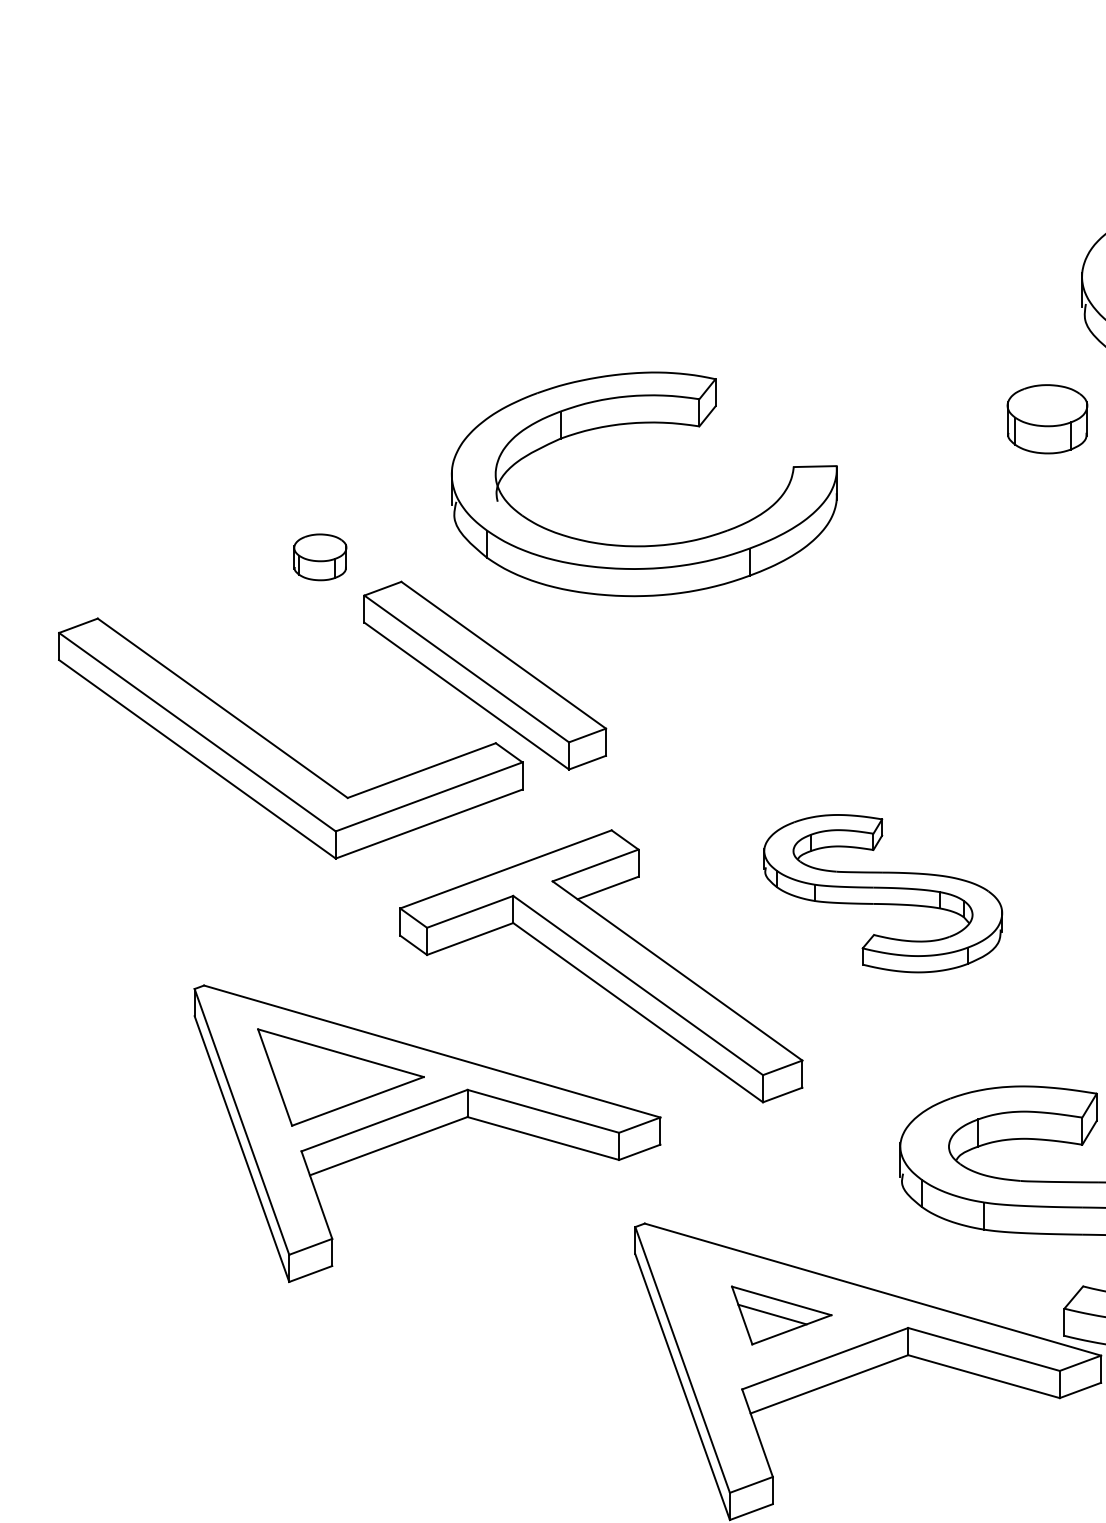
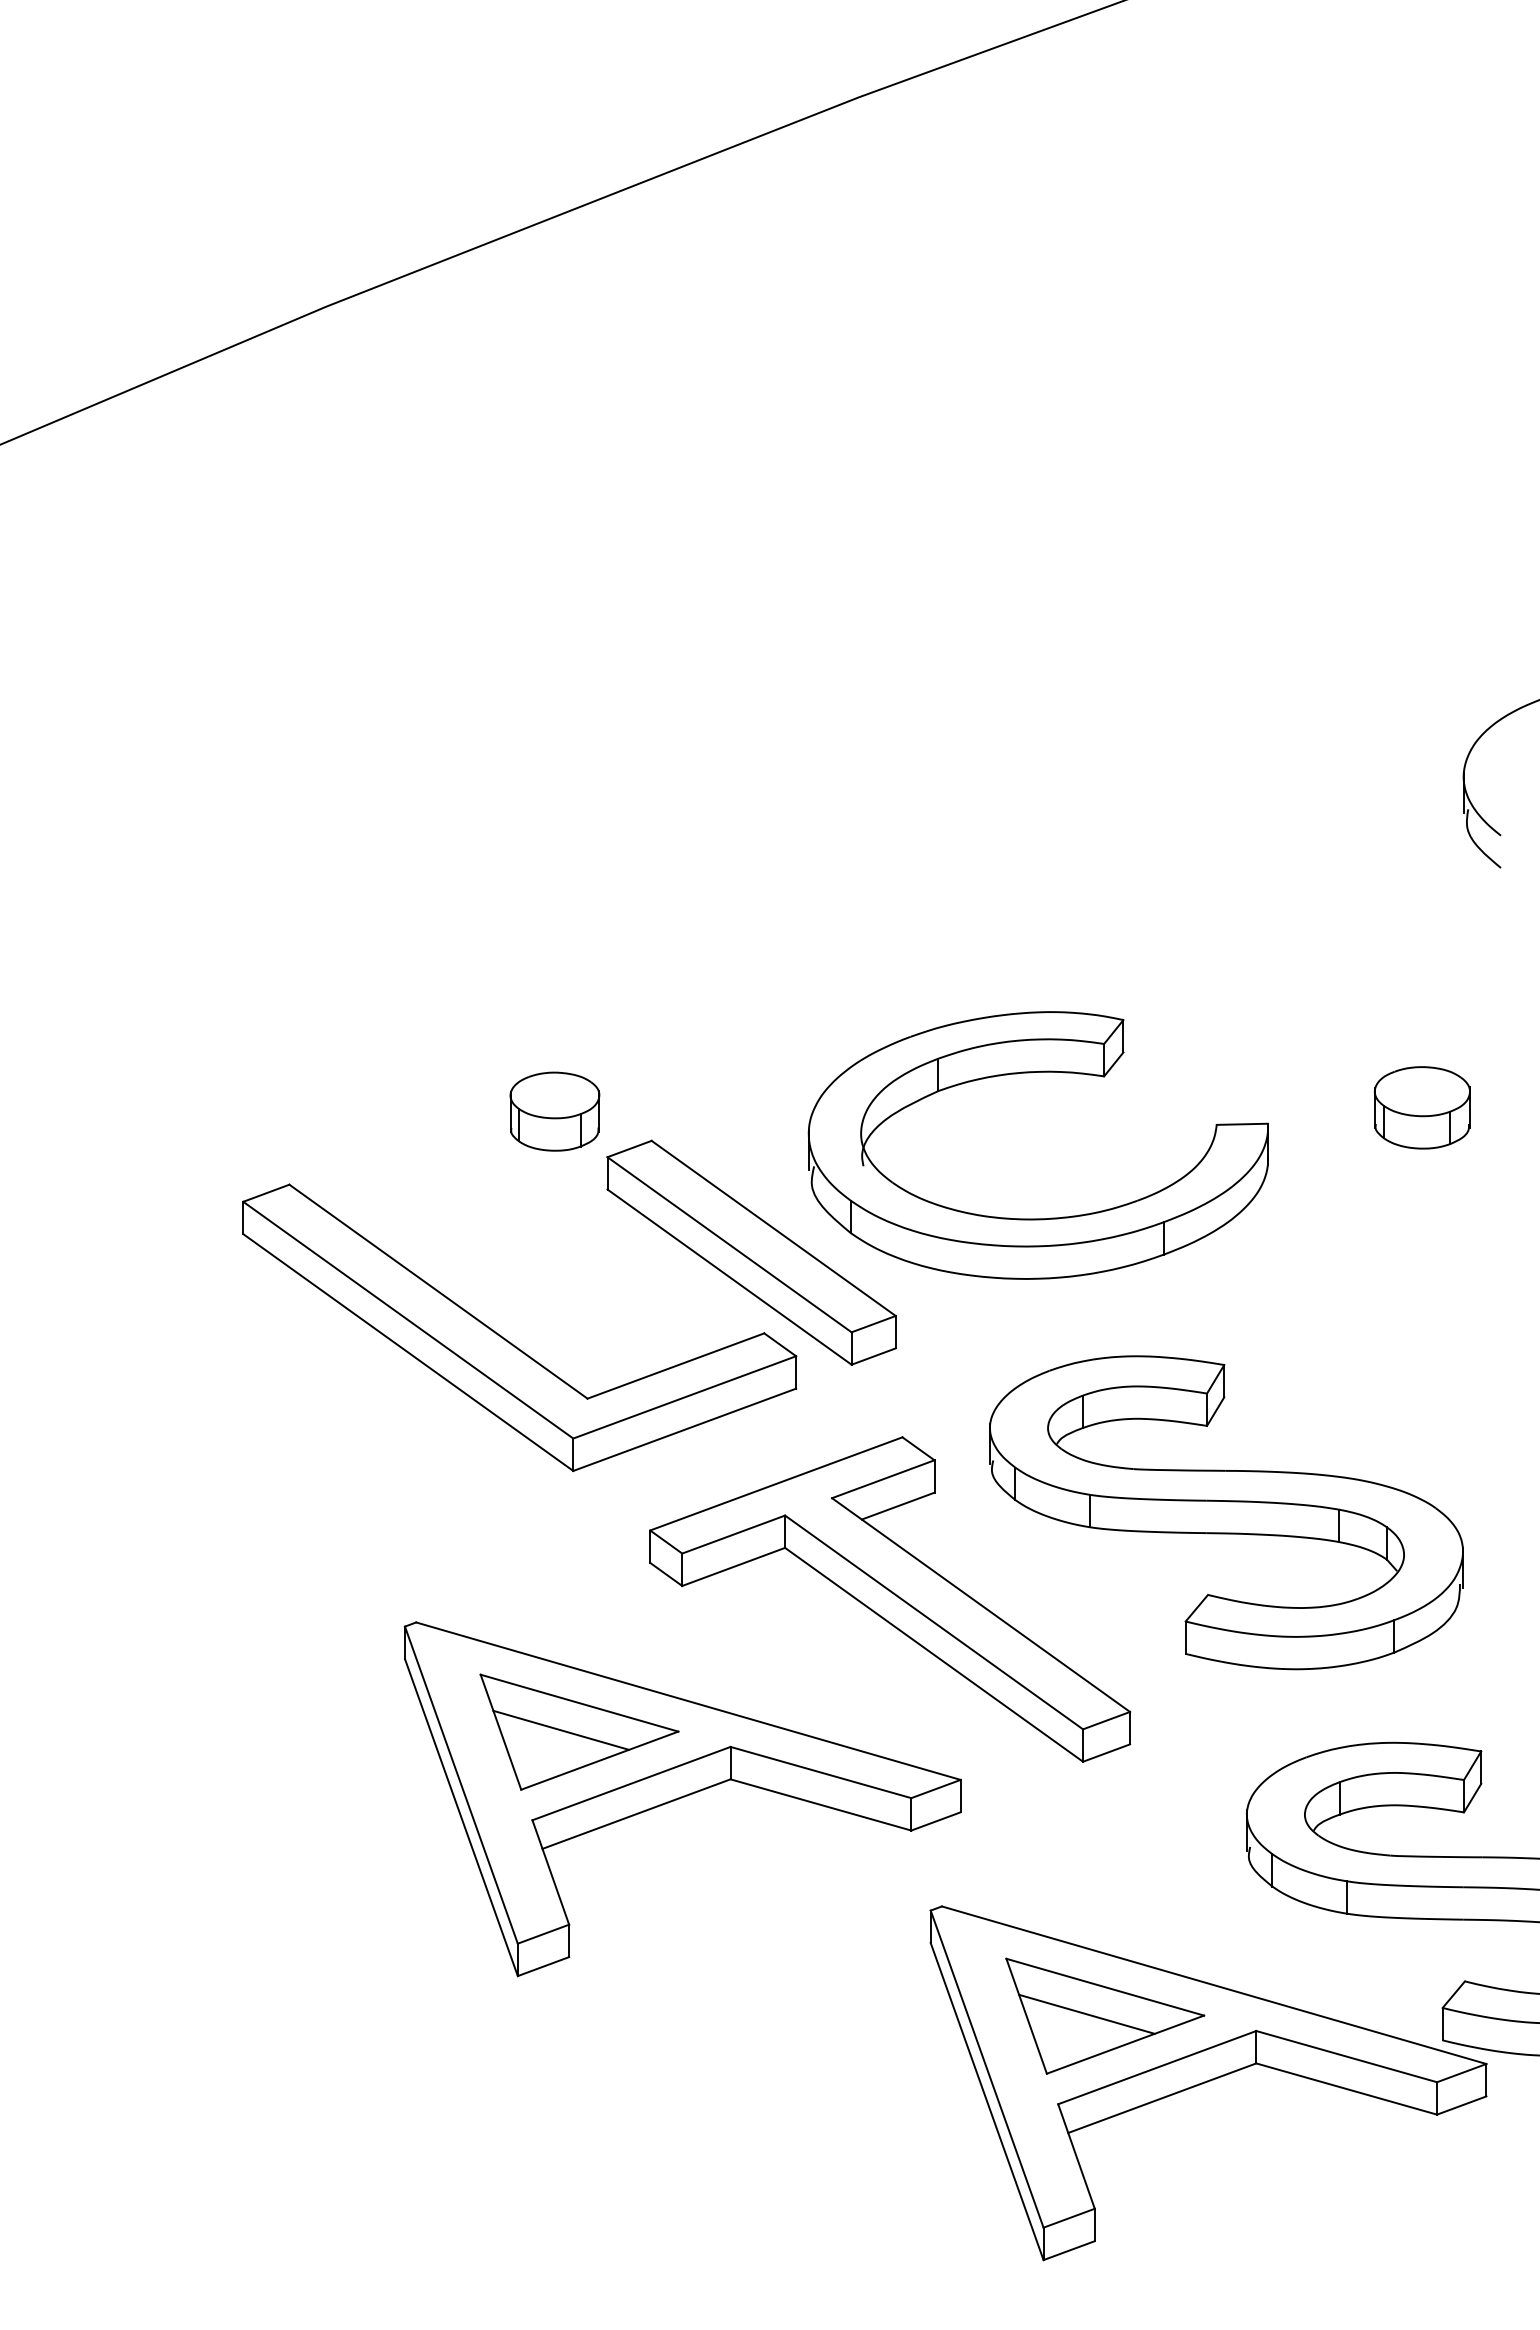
part: (1046, 418) -> (1421, 1107), moved
part: (638, 423) -> (1031, 1073), moved
part: (319, 557) -> (554, 1111), size x1.43
part: (883, 893) -> (1226, 1512), size x1.67
line: (325, 1075) -> (561, 1729), added
part: (781, 1314) -> (1105, 2015), size x1.67

